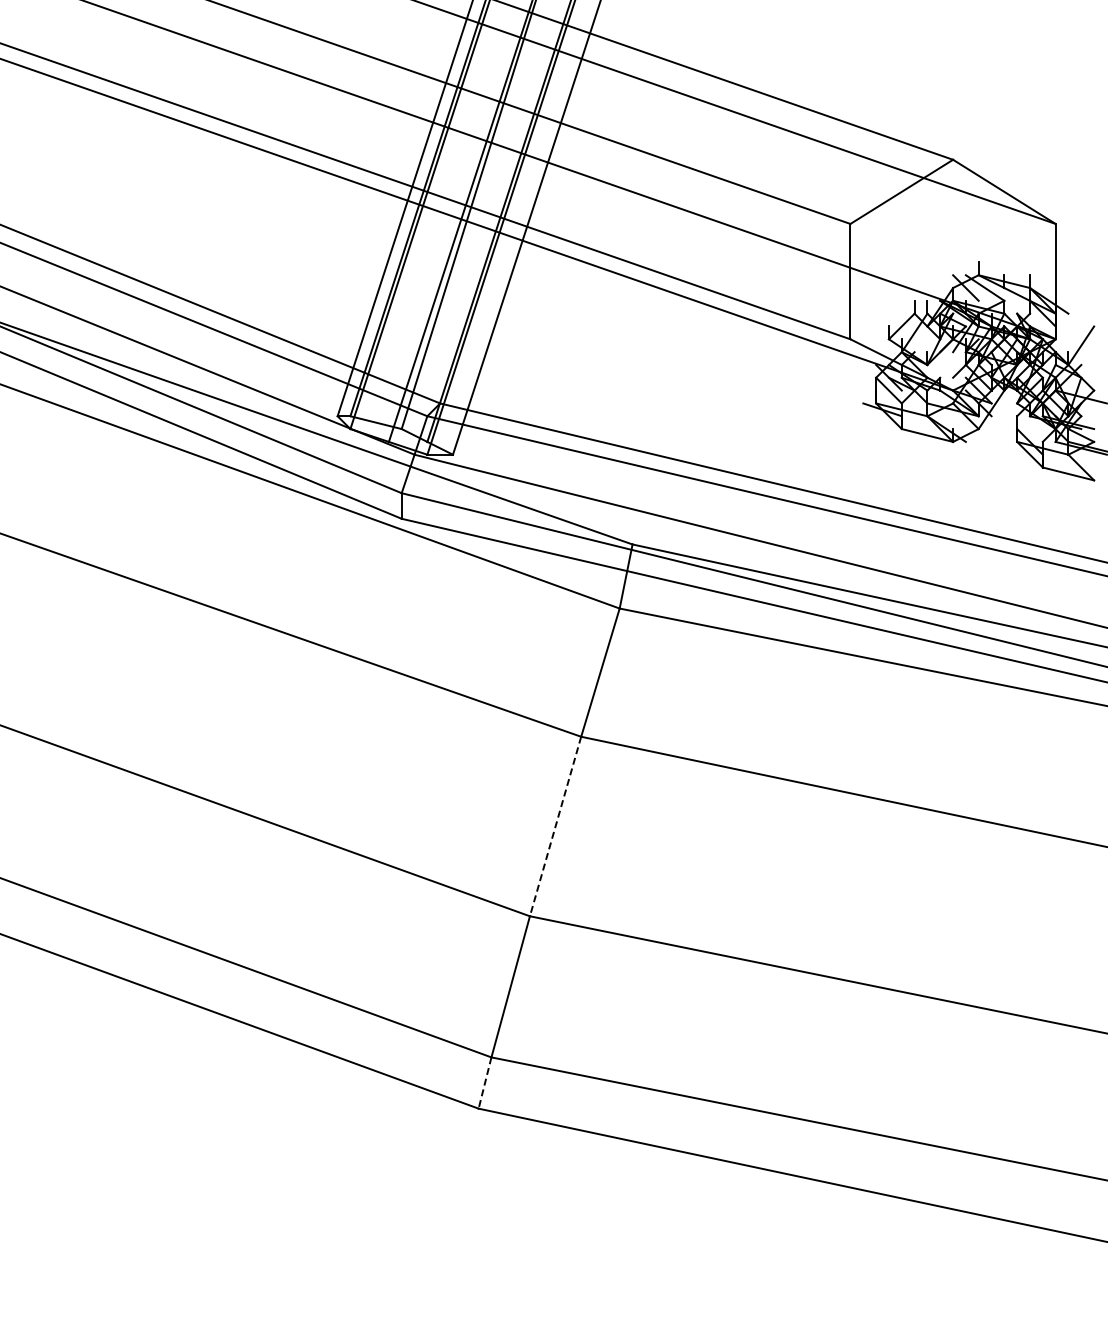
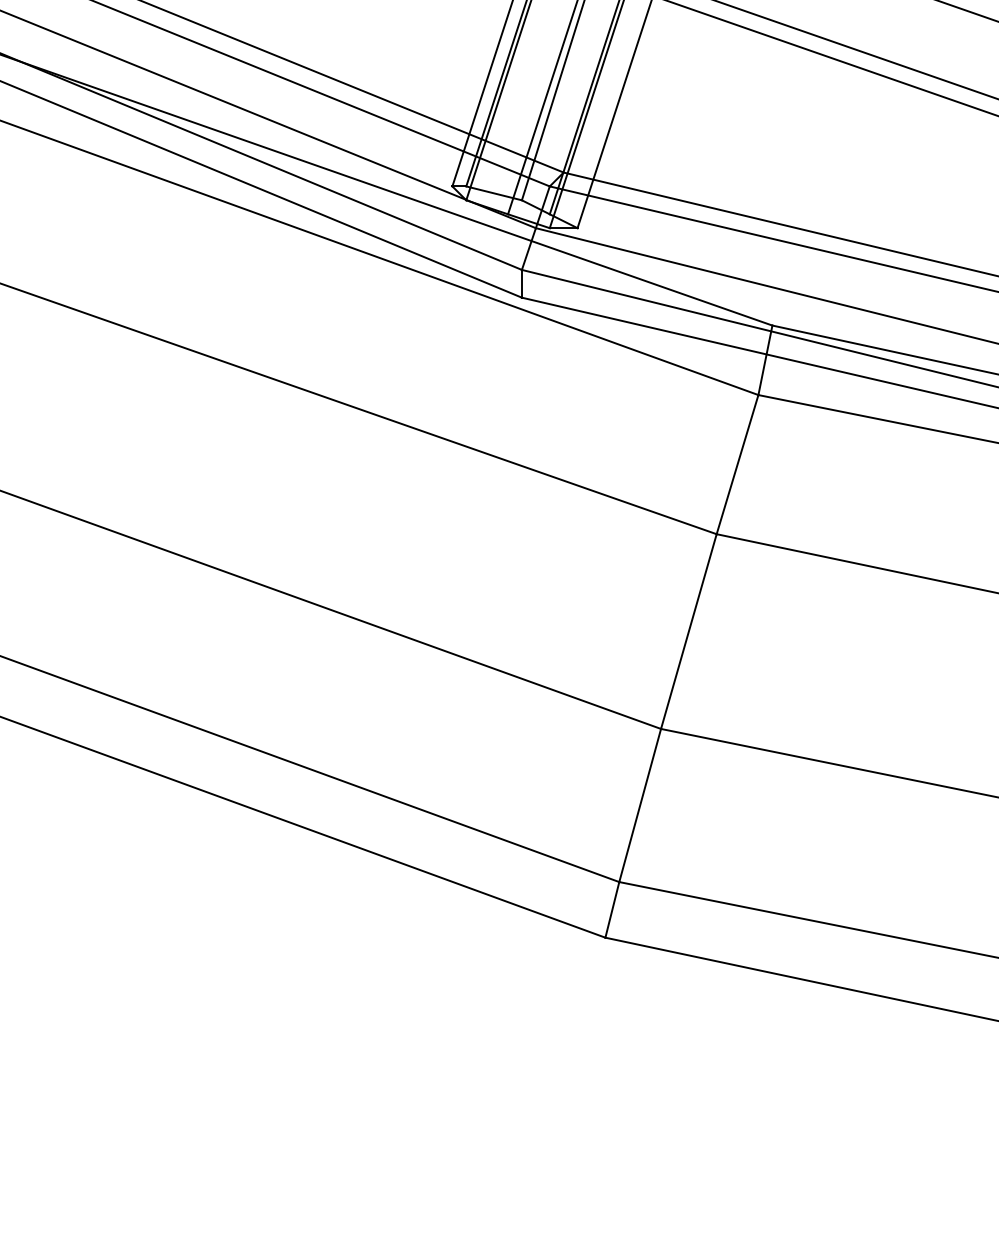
line: (555, 827) -> (688, 632), dashed -> solid
line: (484, 1083) -> (611, 910), dashed -> solid

